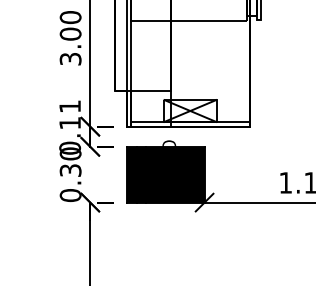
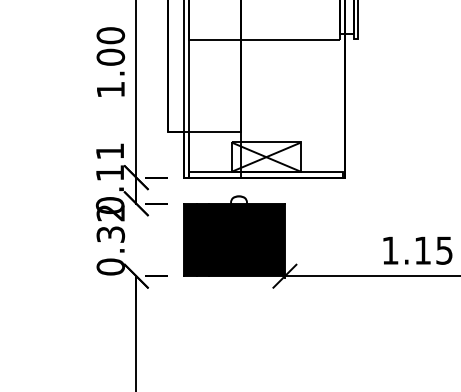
text: (70, 58) -> (110, 89), 3.00 -> 1.00
text: (70, 153) -> (110, 212), 0.30 -> 0.32

